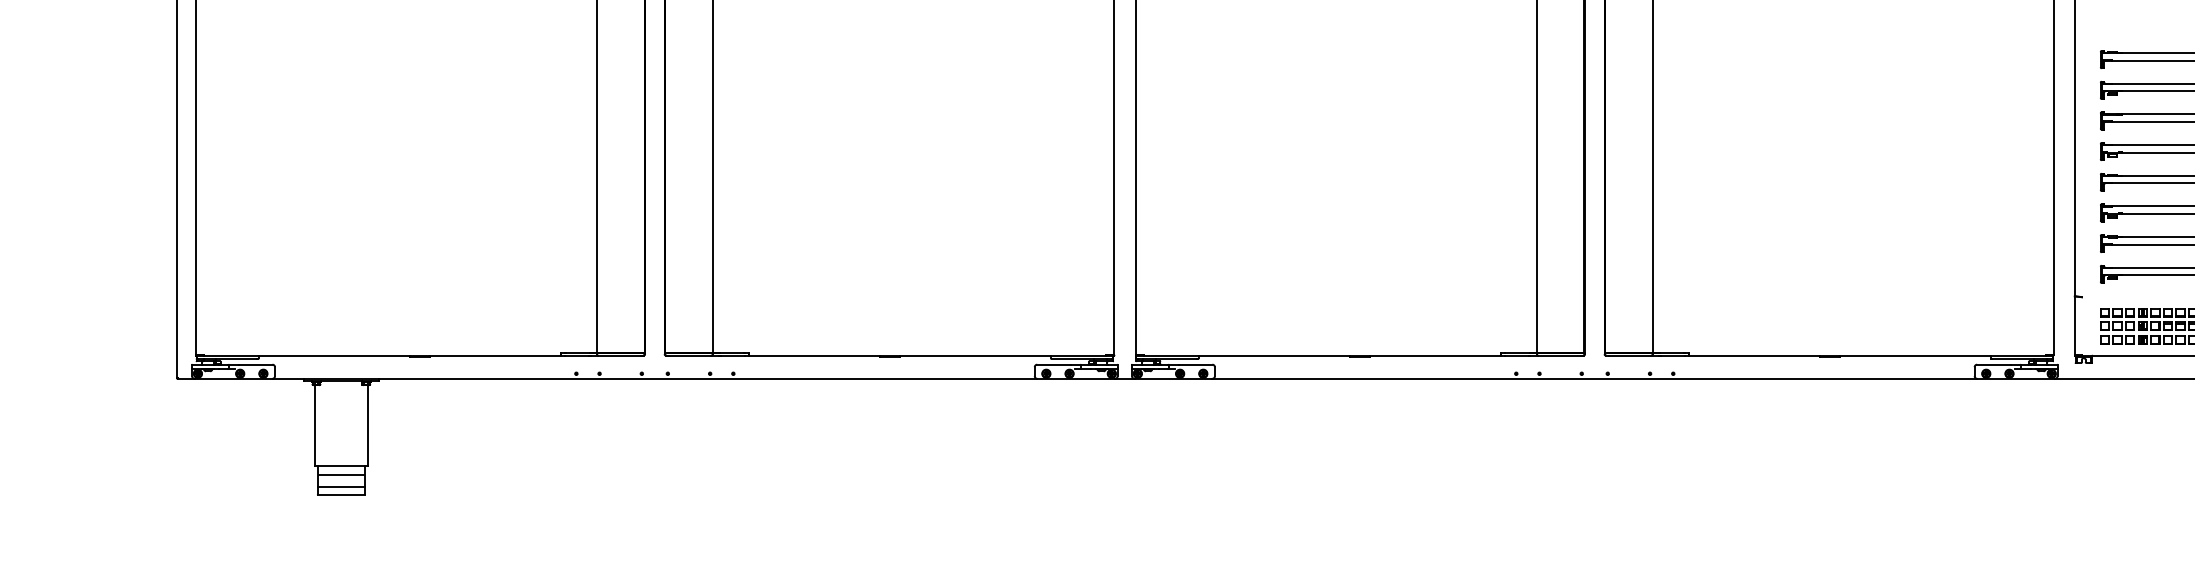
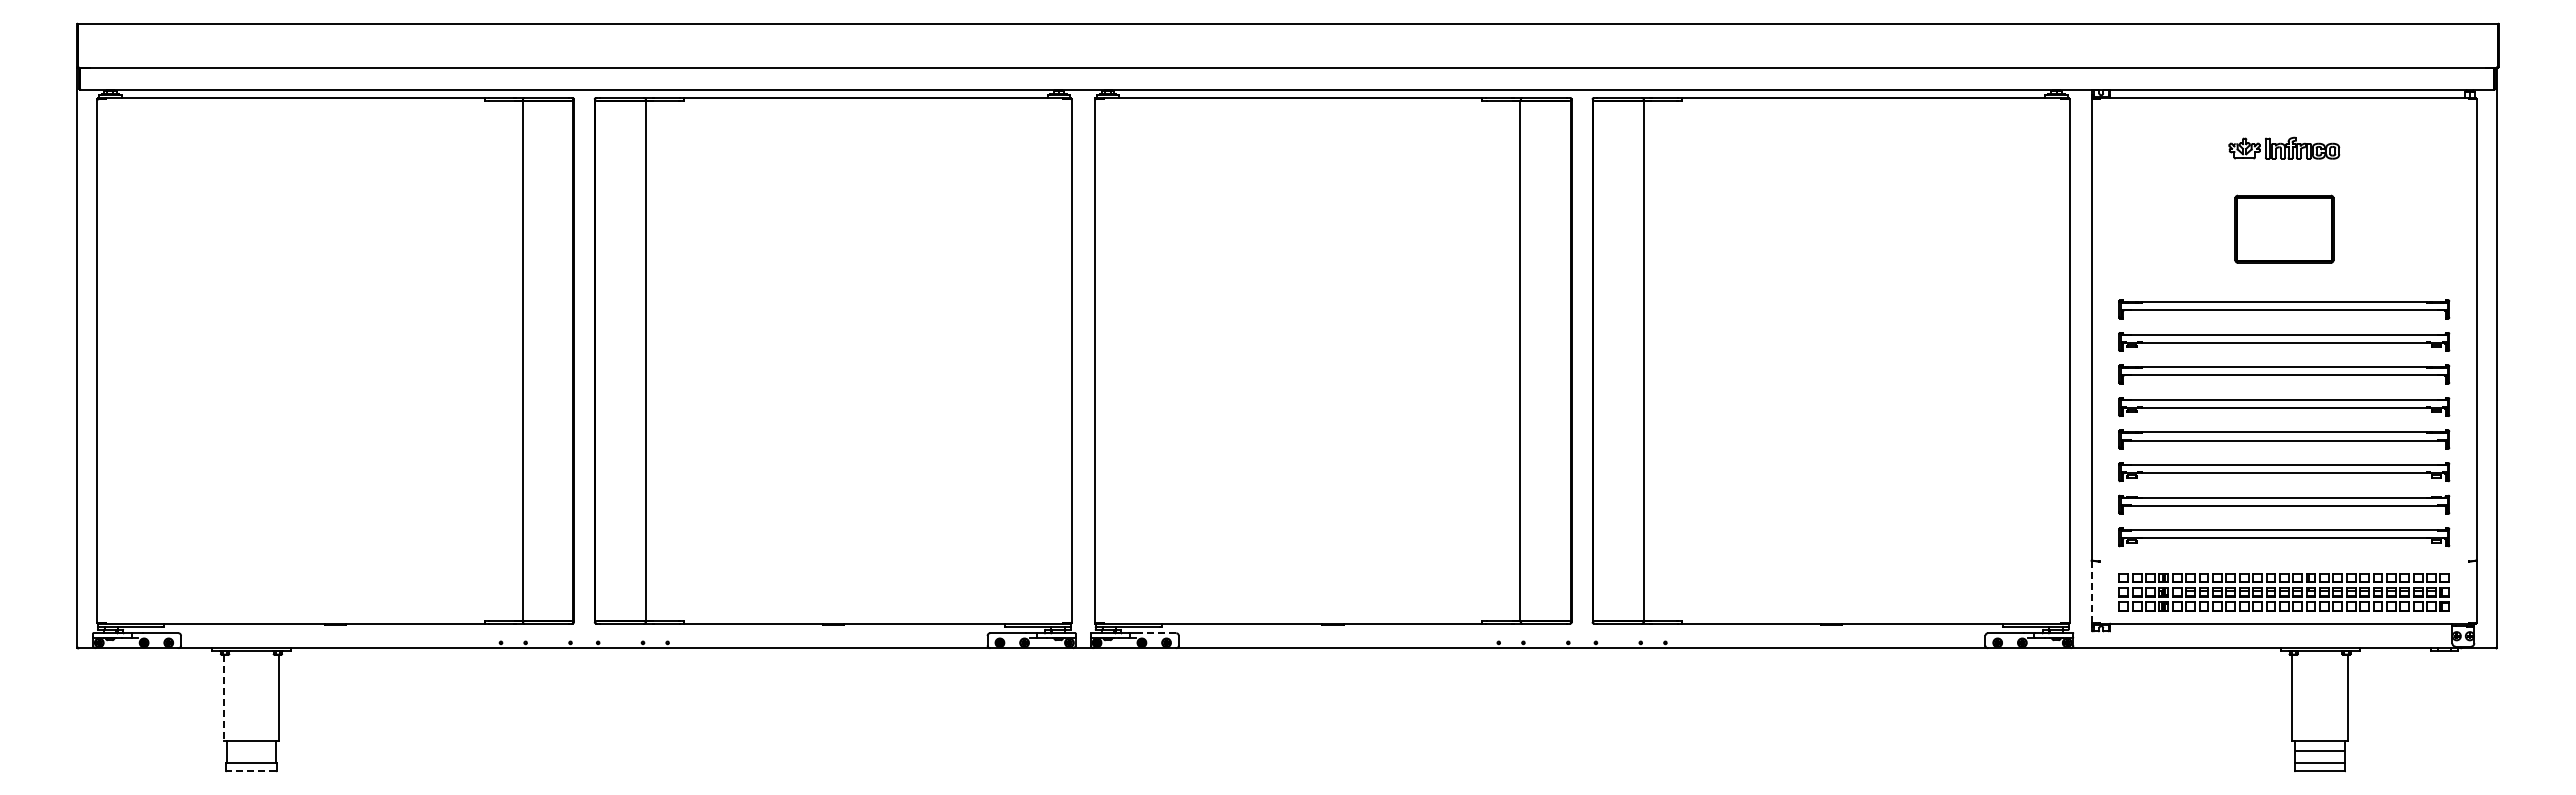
line: (2074, 326) -> (2091, 592), solid -> dashed
line: (1195, 364) -> (1158, 633), solid -> dashed
line: (314, 425) -> (223, 697), solid -> dashed
line: (341, 475) -> (251, 750), removed
line: (341, 494) -> (251, 771), solid -> dashed

